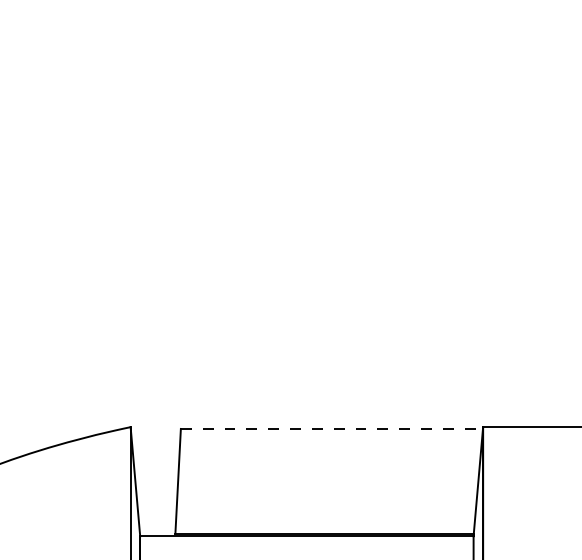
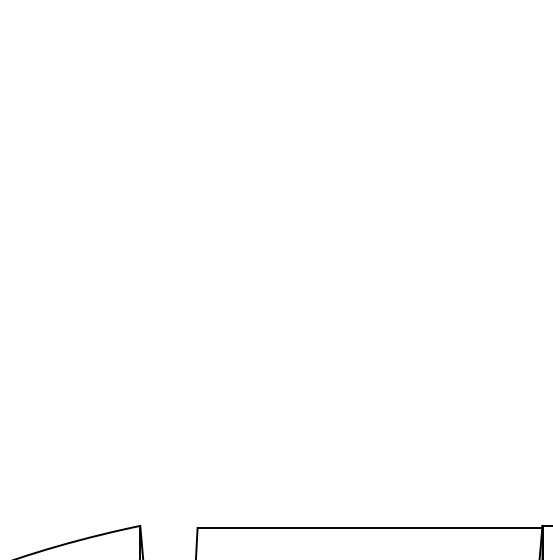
line: (332, 428) -> (370, 527), dashed -> solid

